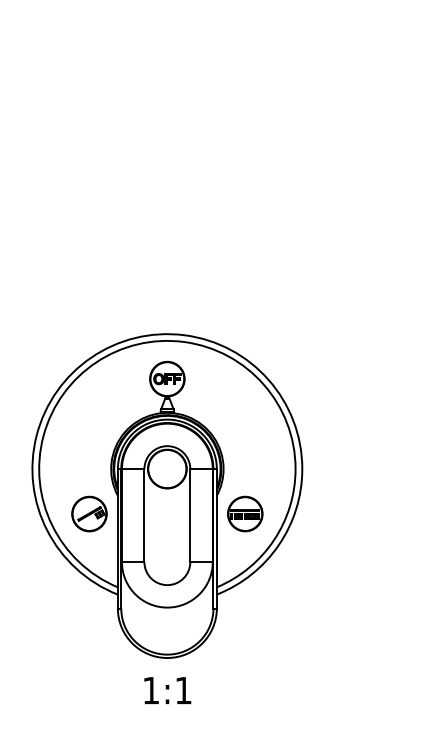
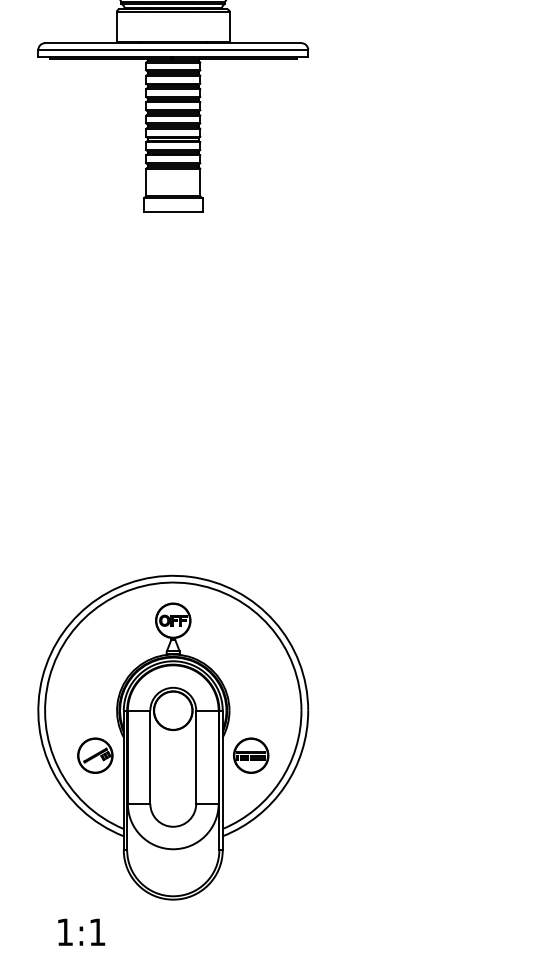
text: (167, 689) -> (81, 931), moved

